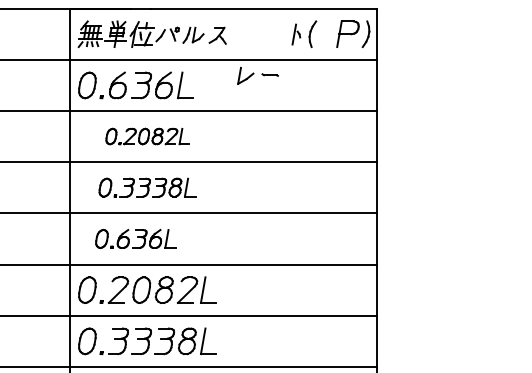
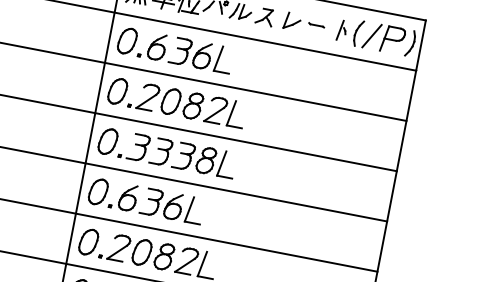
line: (326, 34) -> (371, 36), added
part: (257, 75) -> (304, 23), moved
part: (147, 136) -> (176, 102), size x1.67
part: (147, 187) -> (167, 152), size x1.43
part: (135, 238) -> (145, 200), size x1.43

